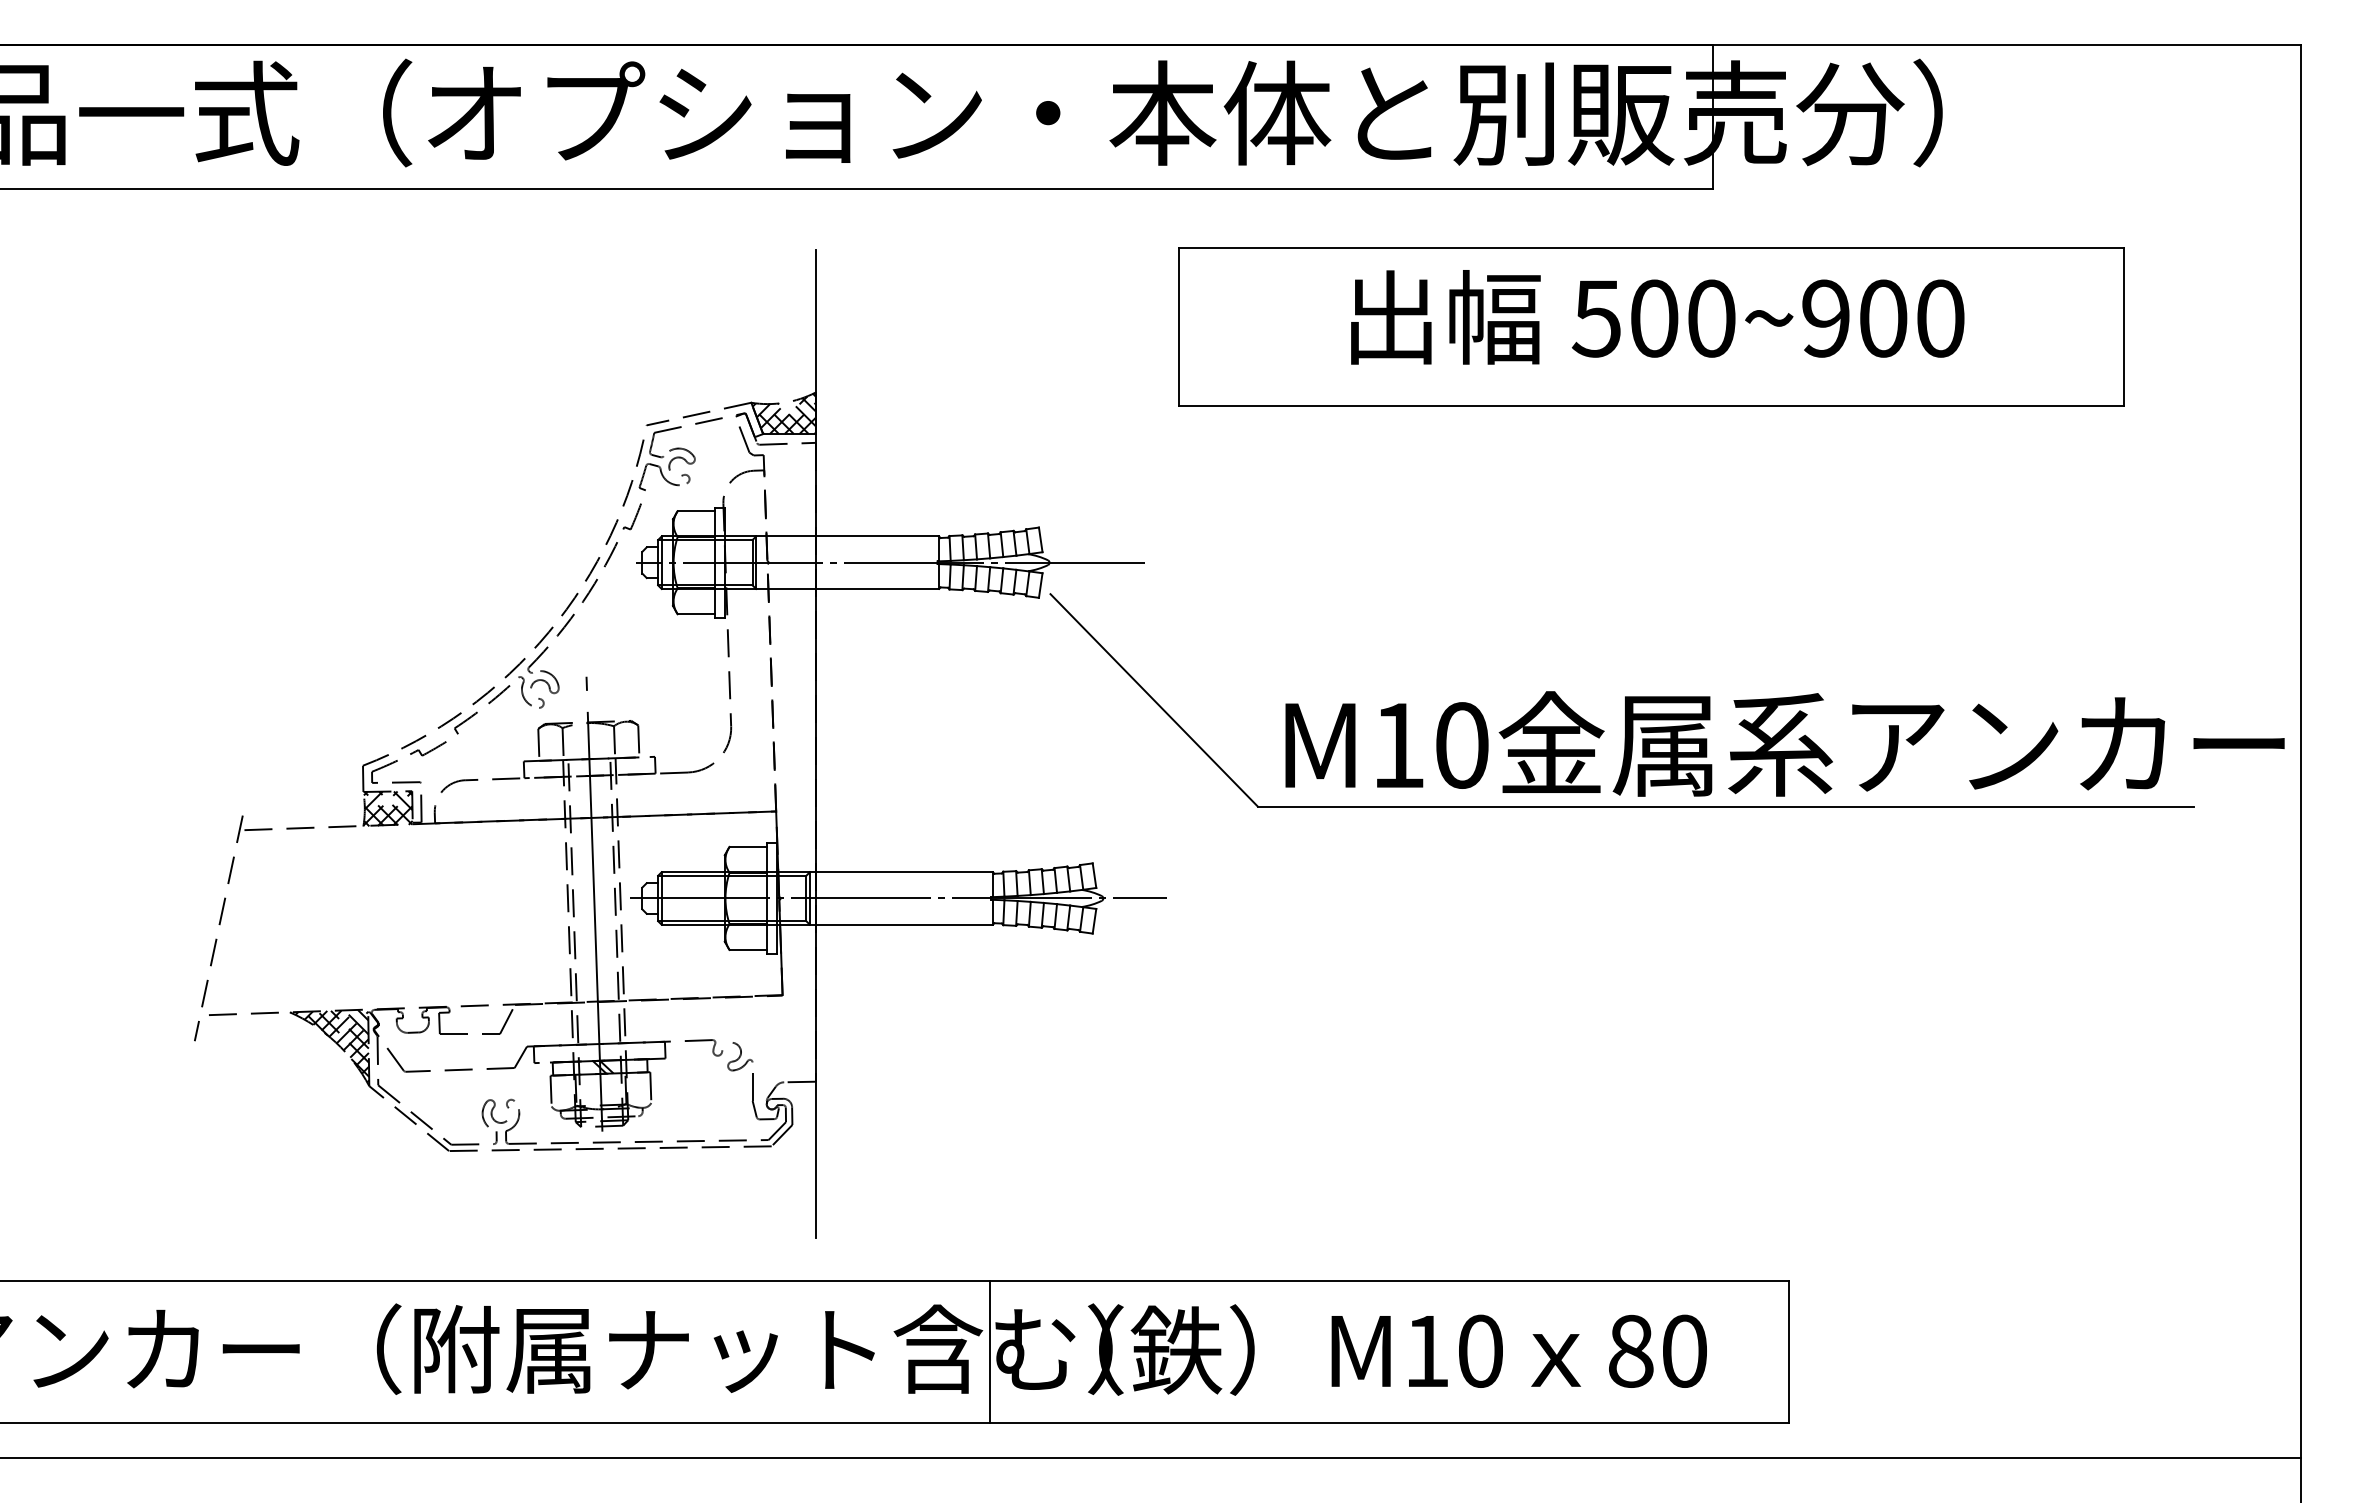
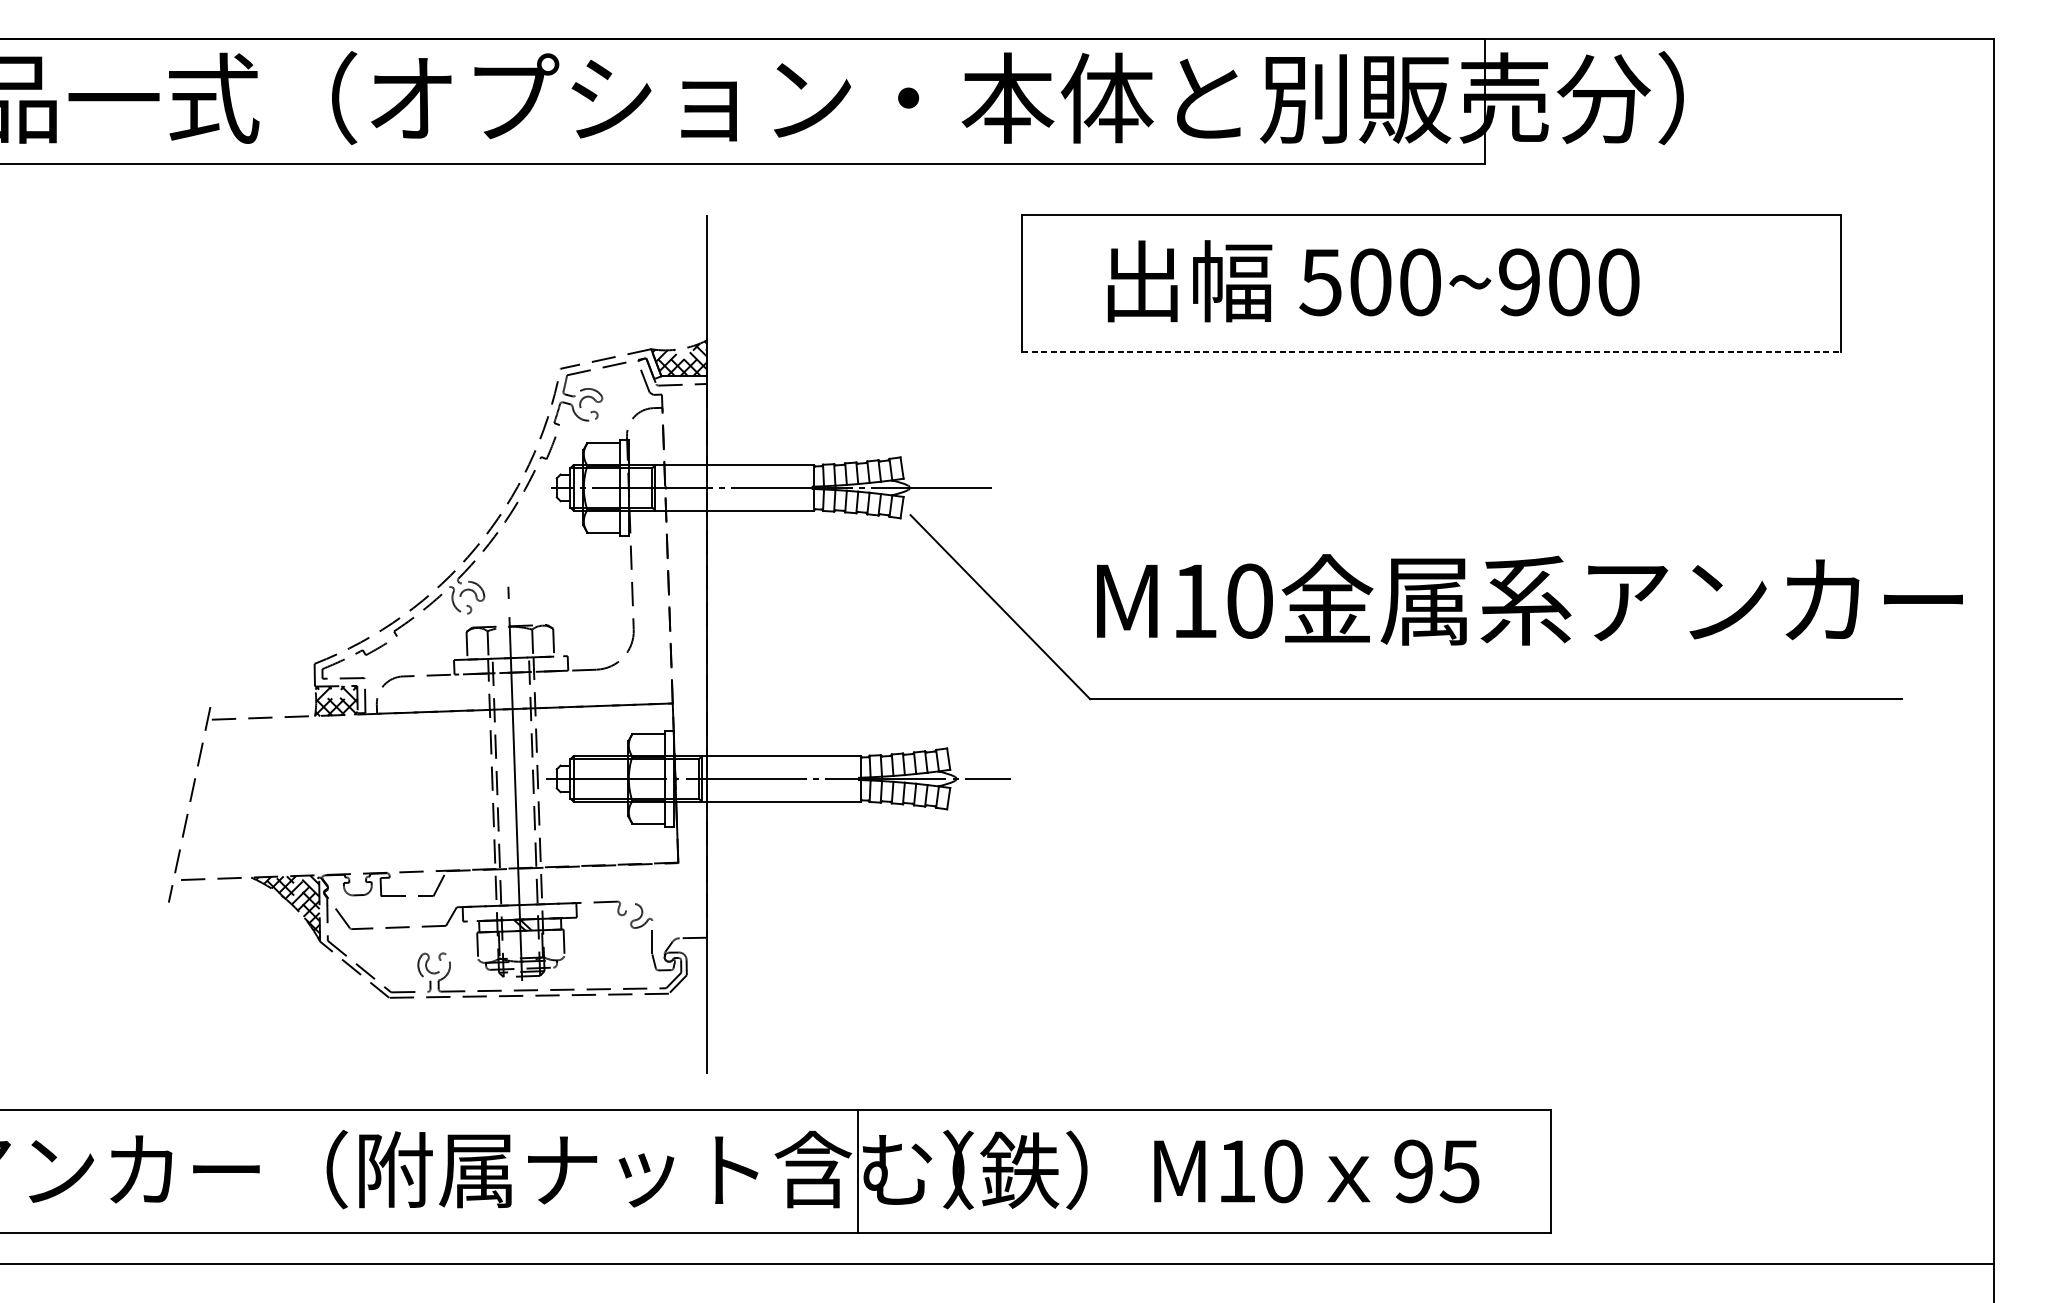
text: (1657, 317) -> (1373, 281), moved
line: (1651, 405) -> (1431, 351), solid -> dashed
text: (1784, 743) -> (1529, 599), moved
text: (1657, 1350) -> (1436, 1170), 80 -> 95

